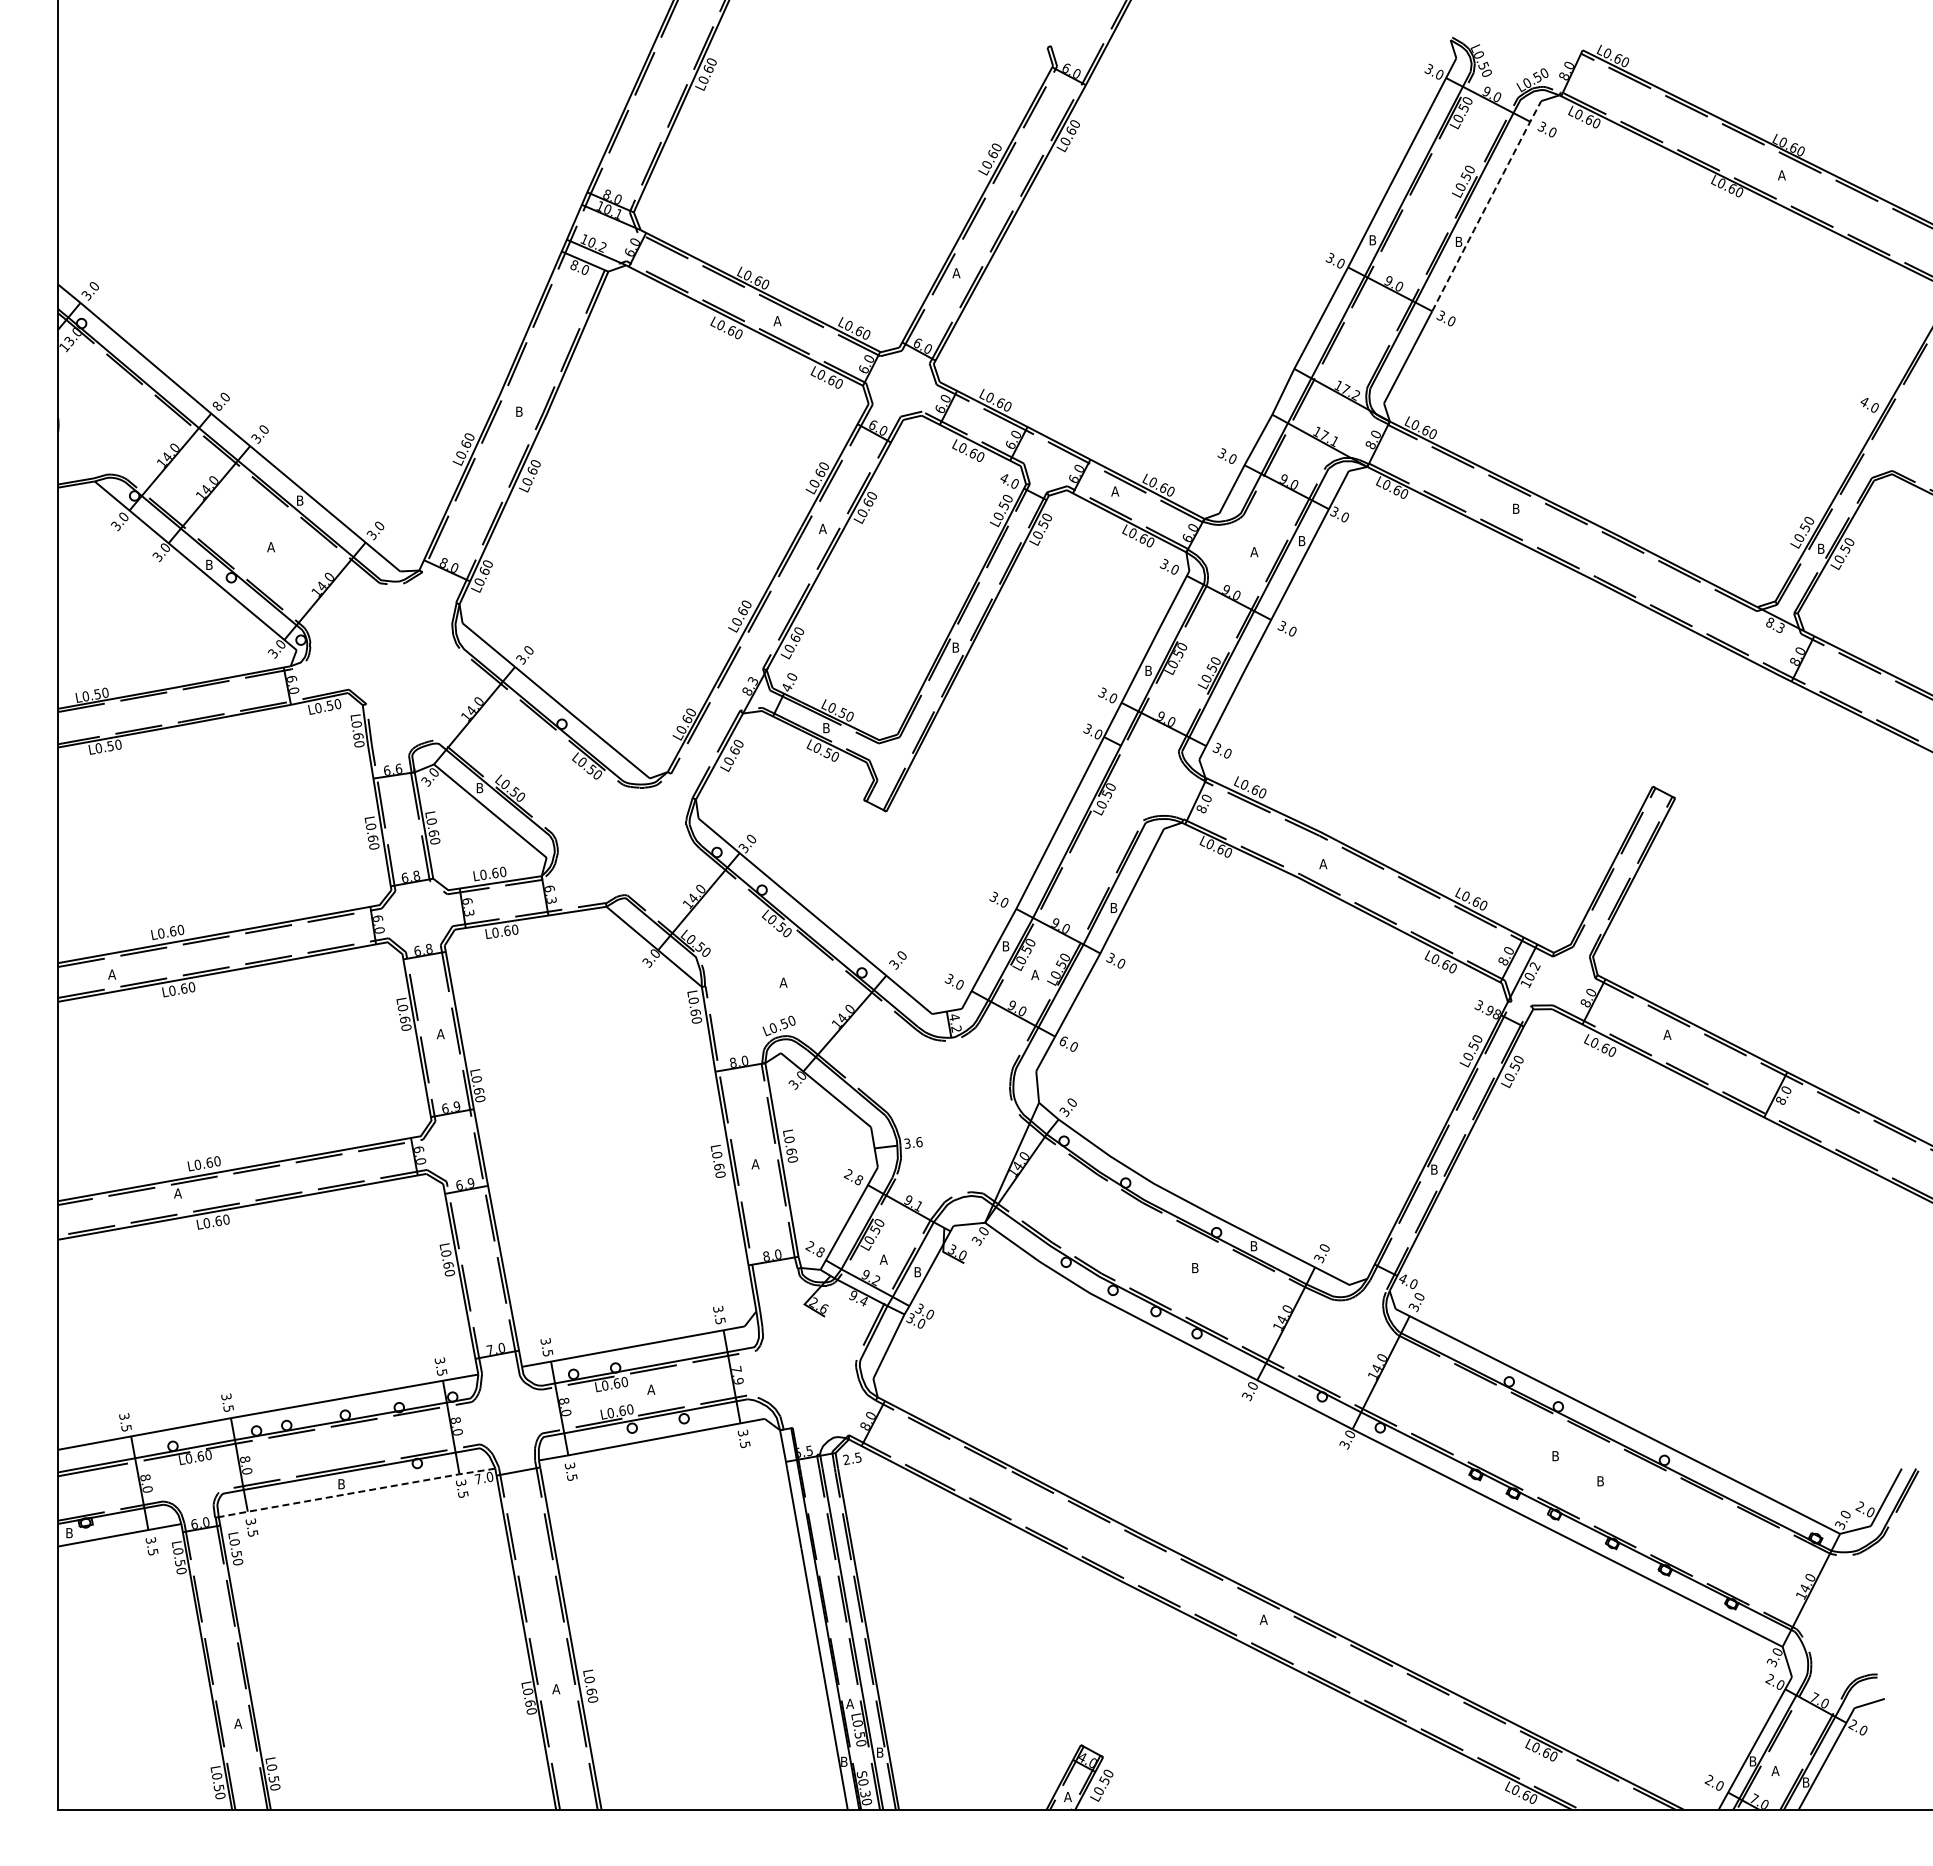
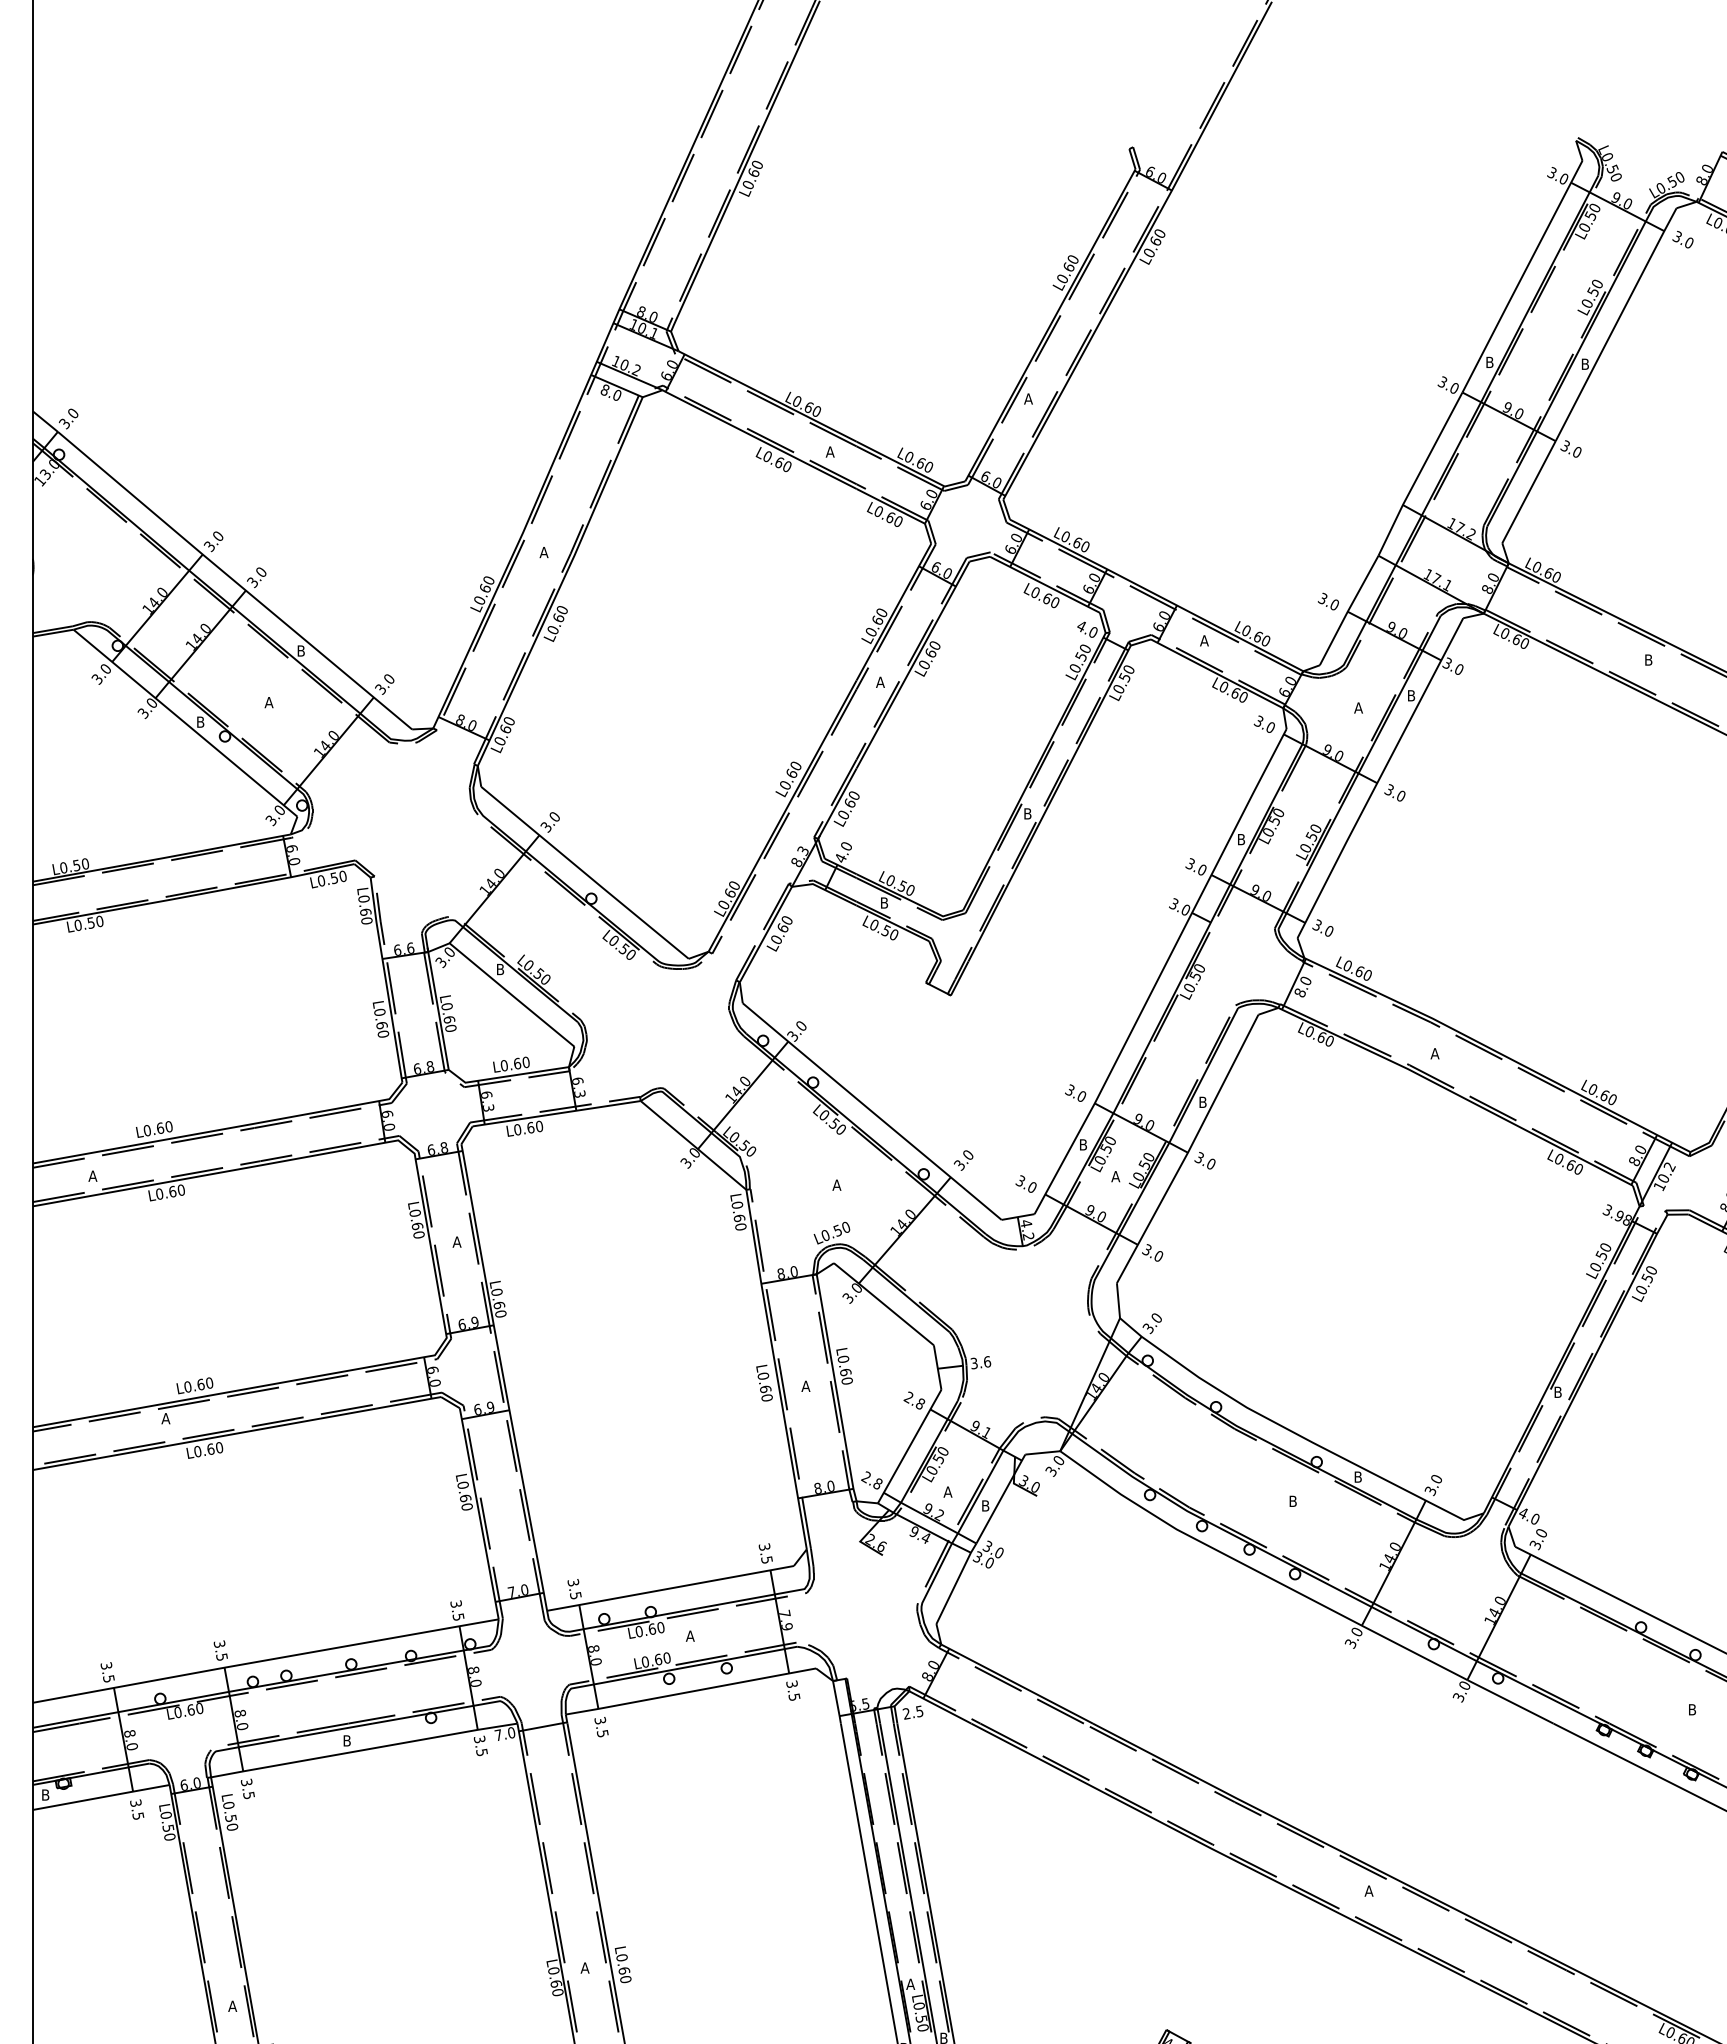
line: (1486, 205) -> (1615, 323), dashed -> solid
text: (217, 406) -> (209, 546), 8.0 -> 3.0
text: (519, 411) -> (544, 552), B -> A
text: (1063, 1040) -> (1147, 1249), 6.0 -> 3.0
line: (357, 1492) -> (364, 1750), dashed -> solid

